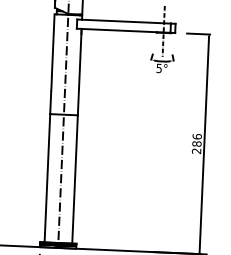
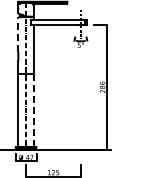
line: (53, 43) -> (18, 33), solid -> dashed
line: (75, 179) -> (34, 110), solid -> dashed

